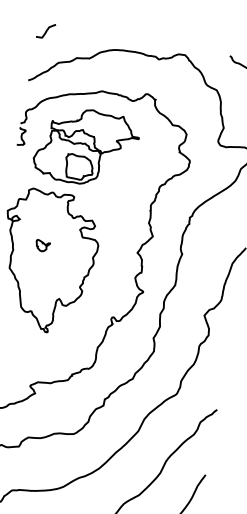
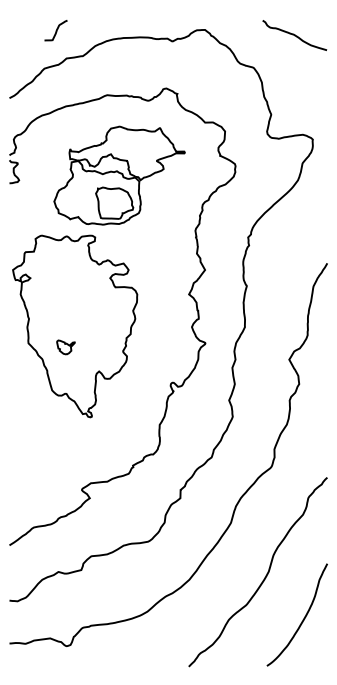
curve: (45, 30) -> (55, 30), moved
part: (86, 147) -> (119, 175), moved
part: (42, 246) -> (65, 347), moved

